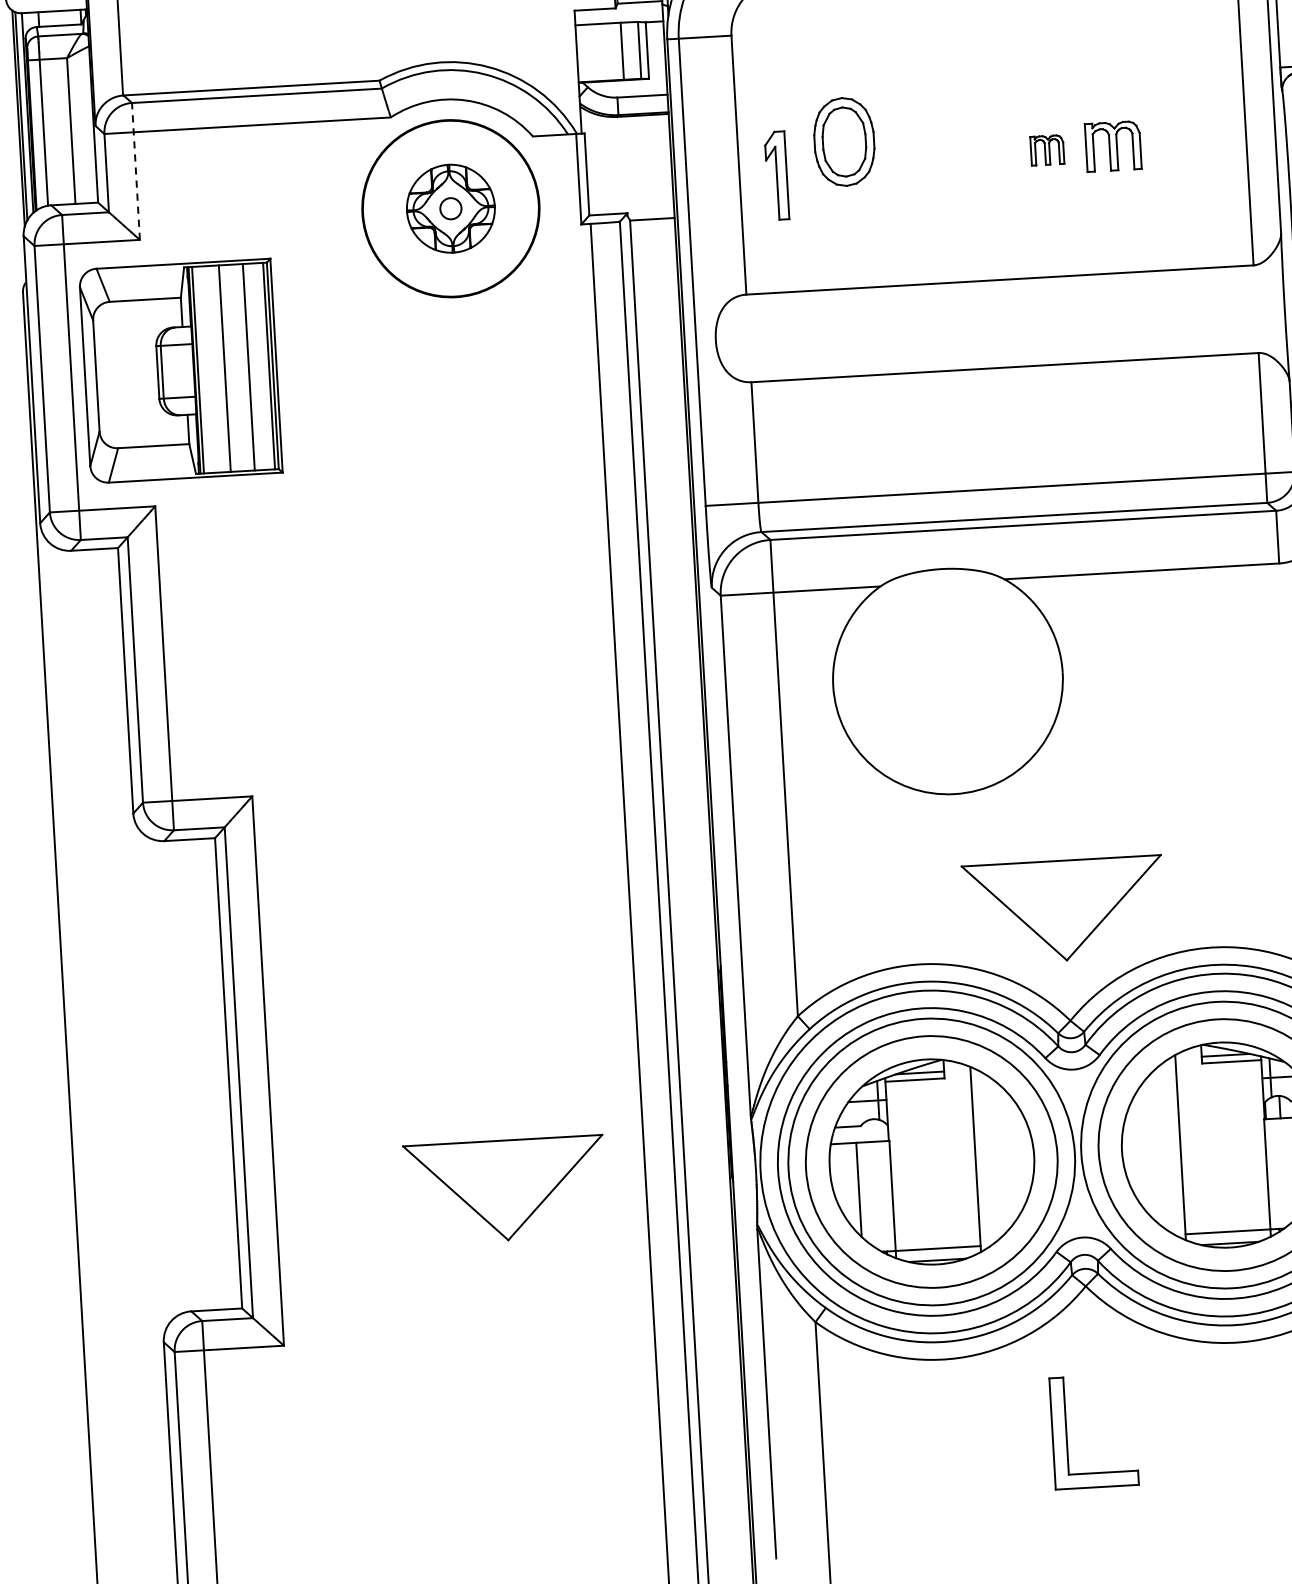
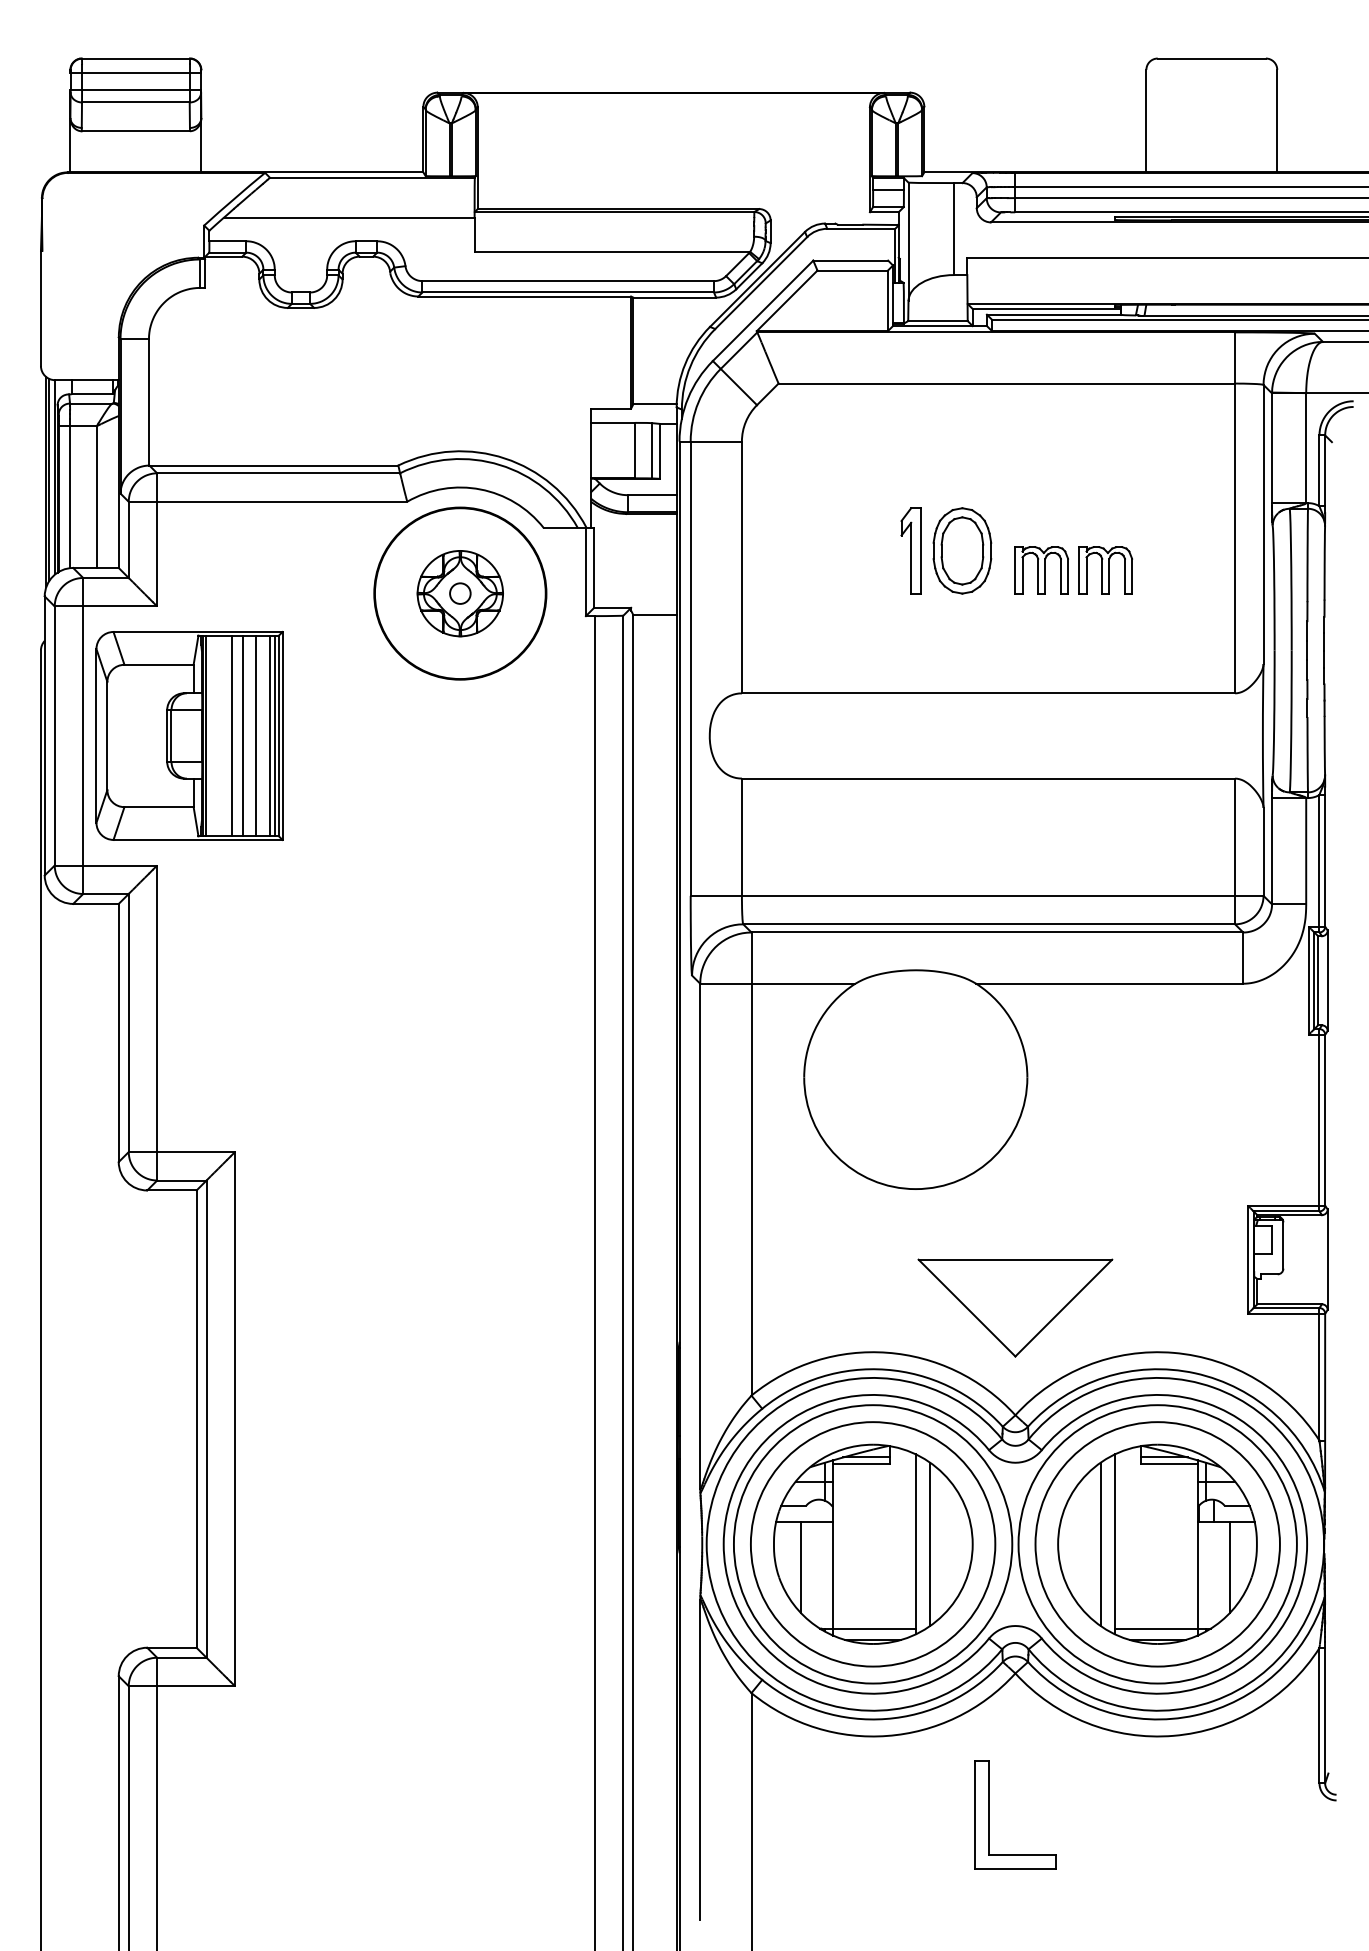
part: (844, 141) -> (962, 550), moved
part: (1047, 150) -> (1041, 570), size x1.67
line: (136, 171) -> (157, 539), dashed -> solid
part: (776, 175) -> (910, 550), moved
line: (263, 365) -> (269, 735), added
line: (236, 367) -> (243, 735), added
line: (1165, 1148) -> (1100, 1544), added
line: (990, 1158) -> (930, 1544), added
part: (505, 1189) -> (458, 1547), removed

